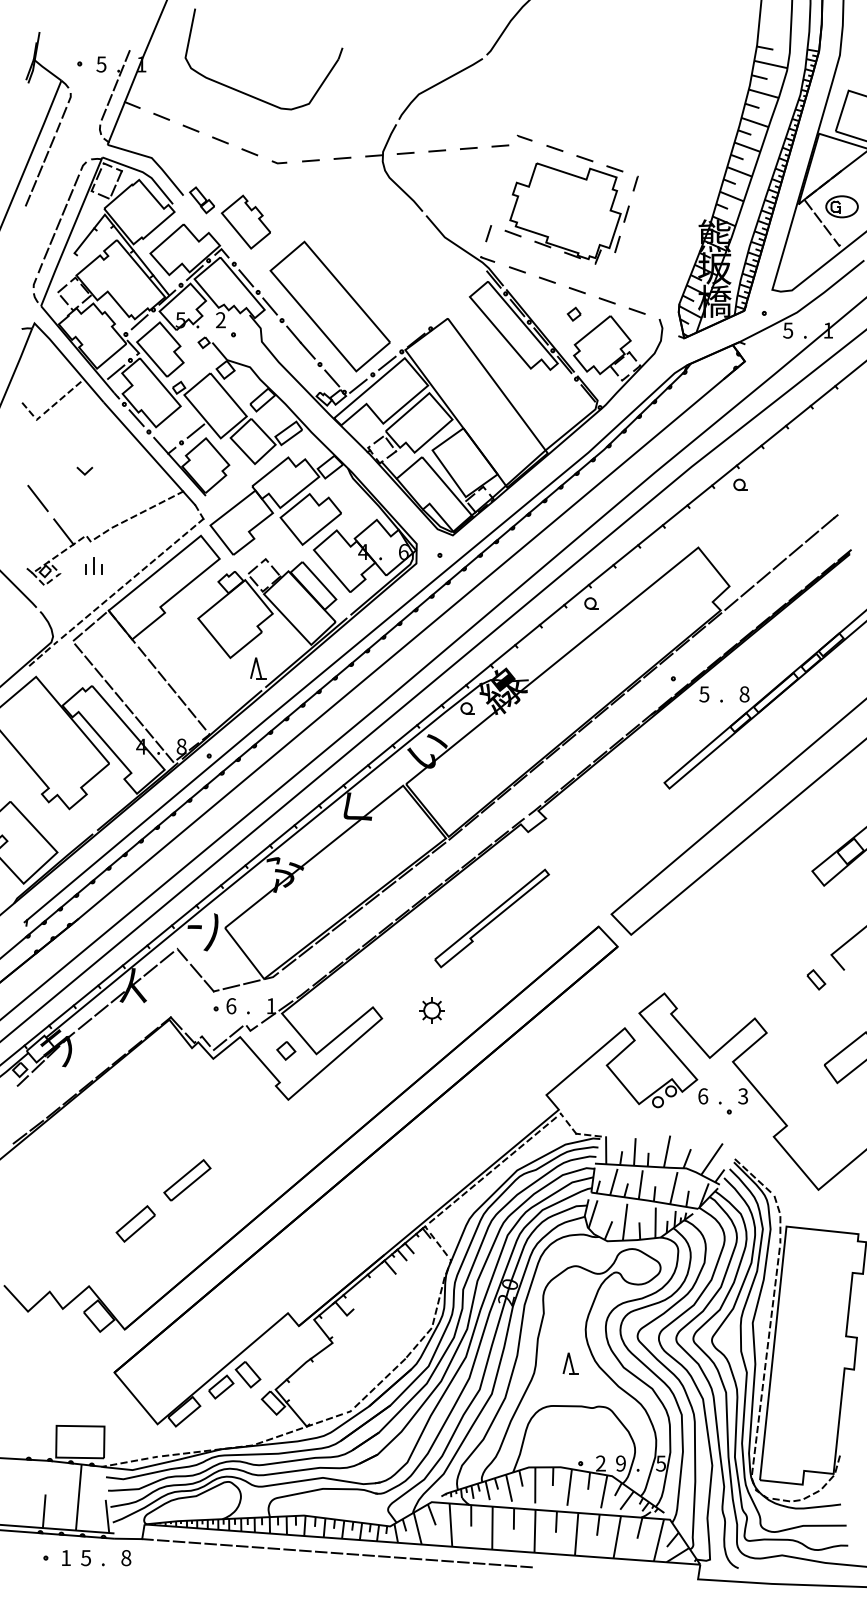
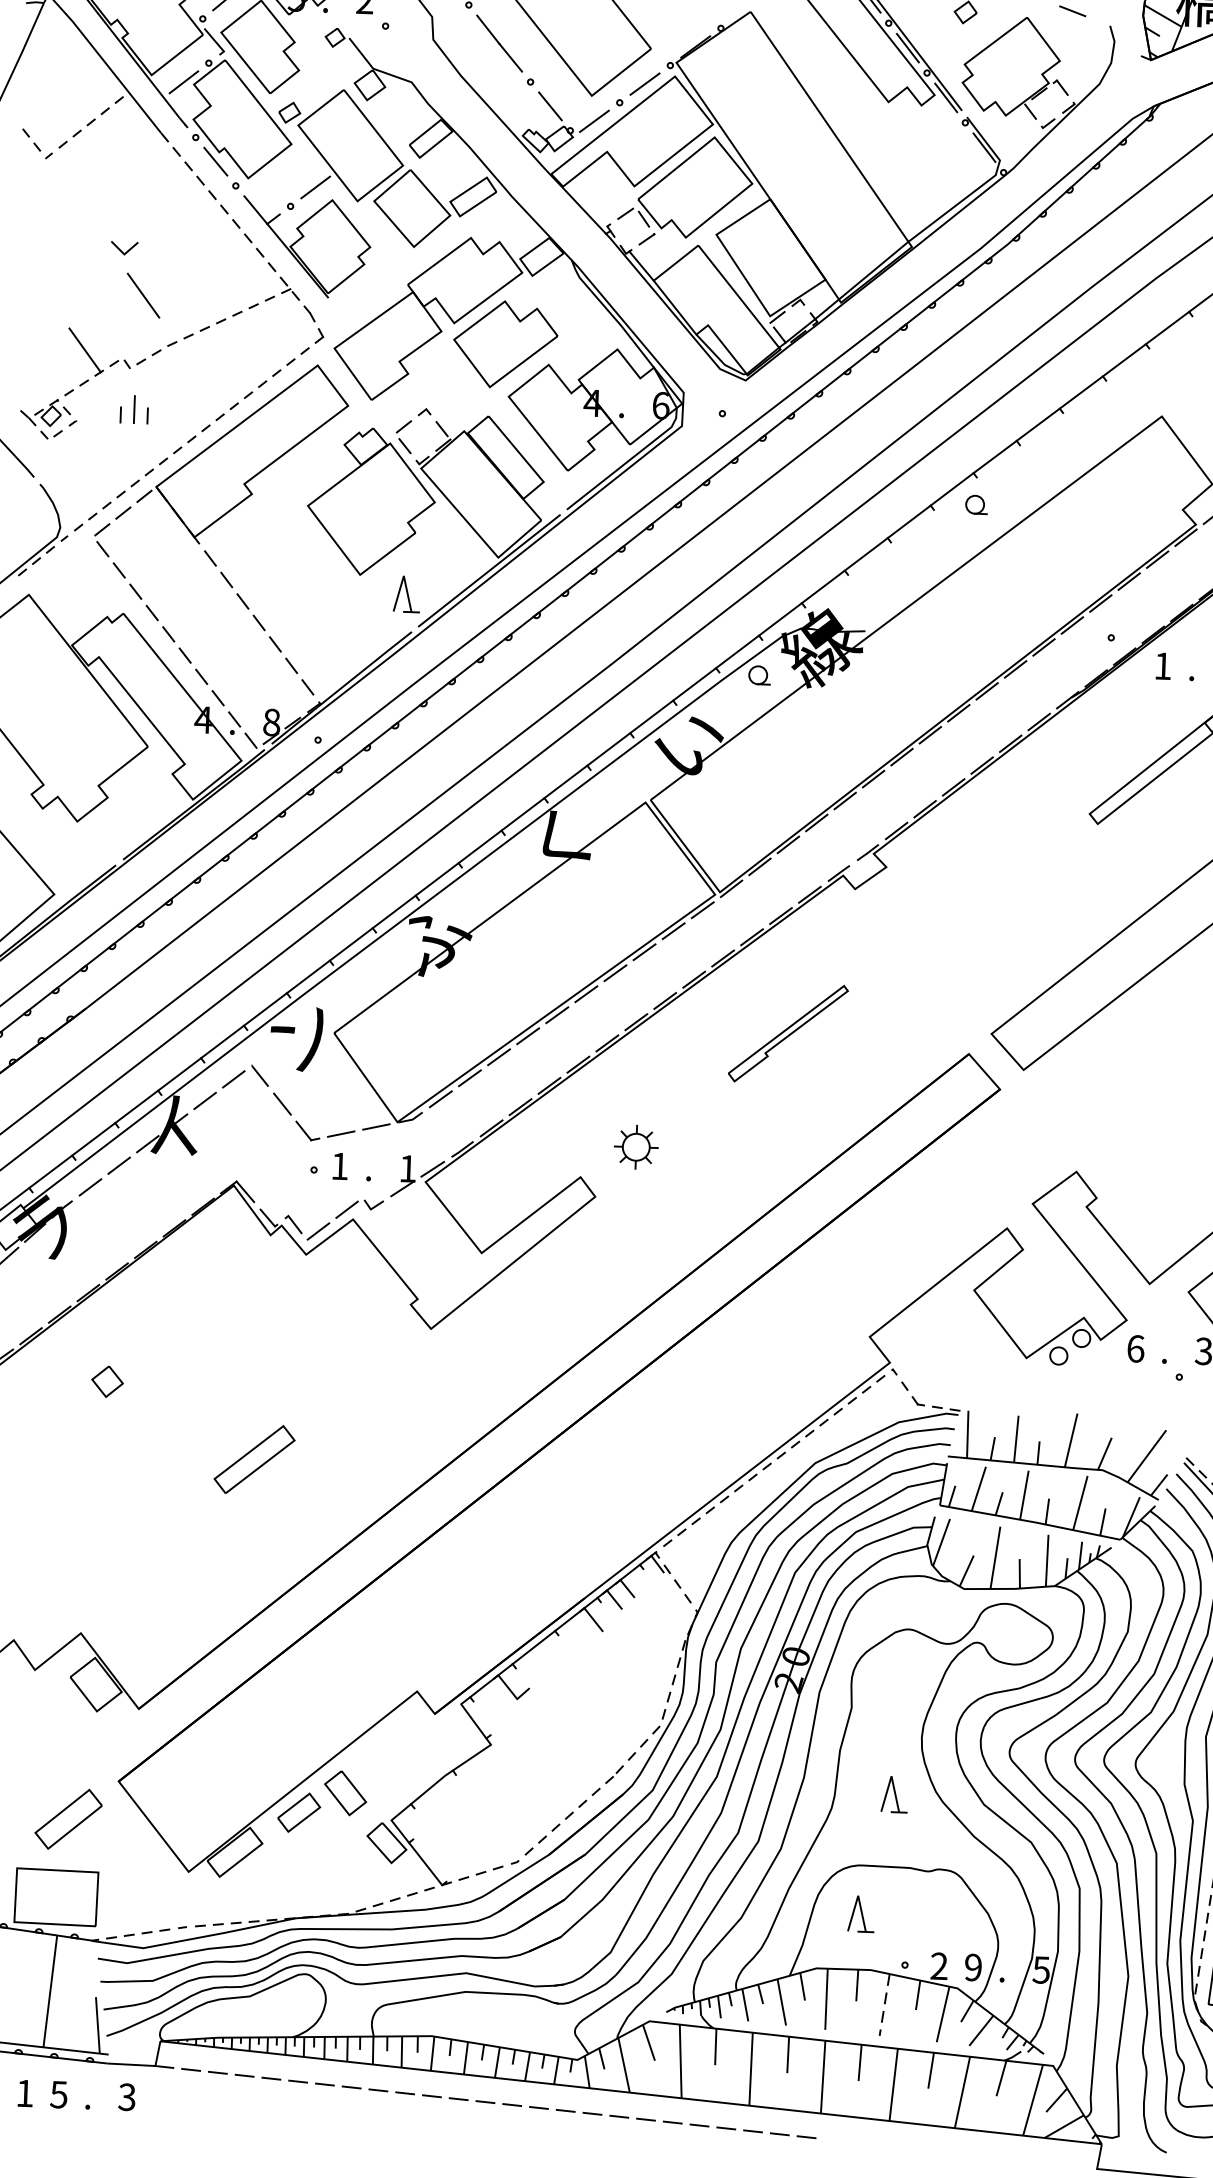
line: (149, 453) -> (235, 222), solid -> dashed
line: (37, 498) -> (142, 295), moved
text: (704, 694) -> (1163, 666), 5 -> 1
part: (491, 918) -> (787, 1033), size x0.6
text: (231, 1006) -> (340, 1166), 6 -> 1
part: (431, 1010) -> (635, 1147), moved
part: (286, 1050) -> (107, 1381), moved
part: (135, 1223) -> (68, 1818), moved
part: (553, 1434) -> (860, 1913), added
line: (569, 1488) -> (884, 2006), solid -> dashed
text: (126, 1558) -> (127, 2097), 8 -> 3

